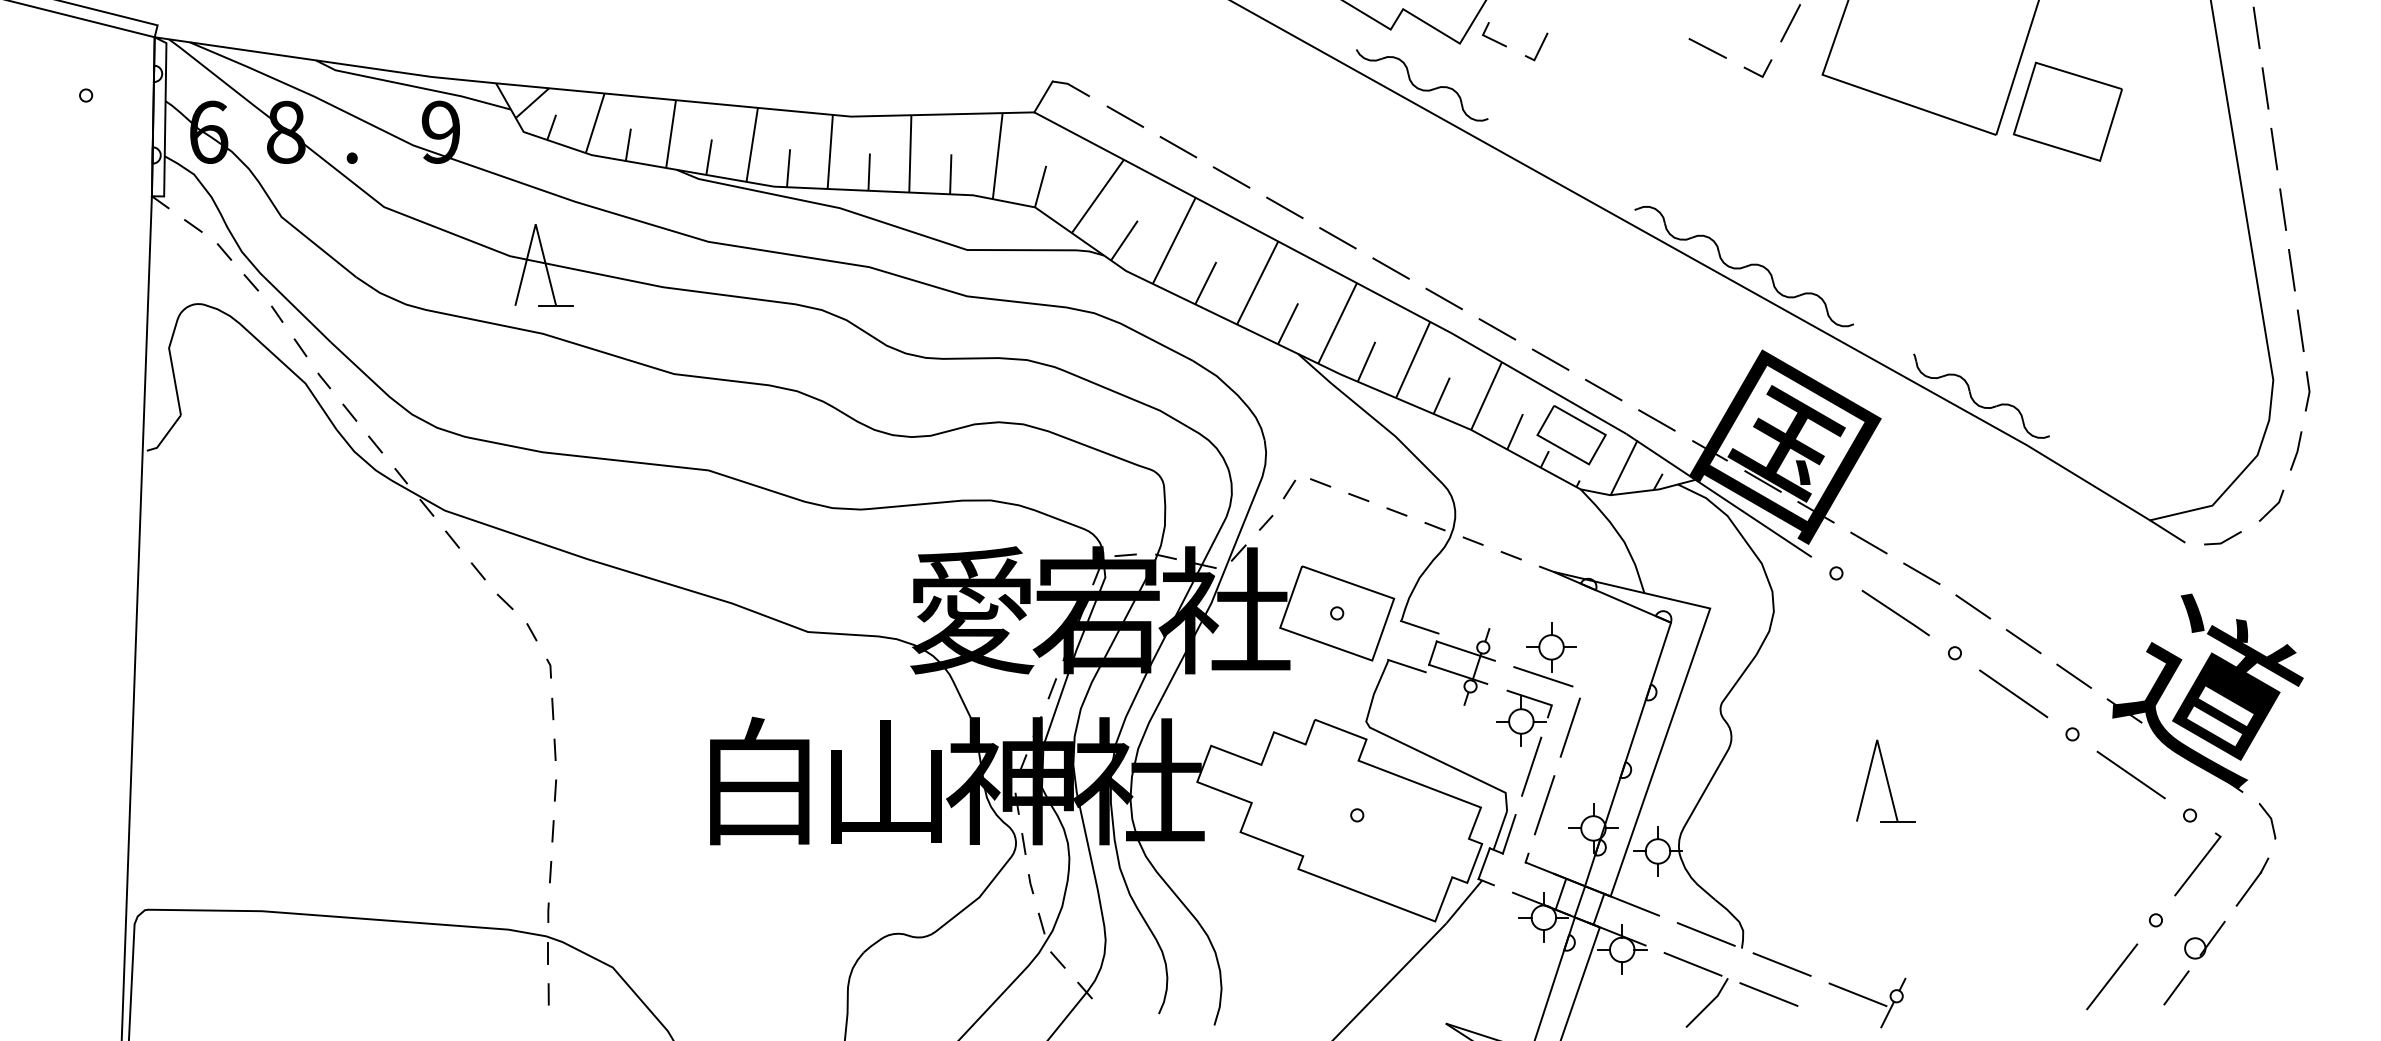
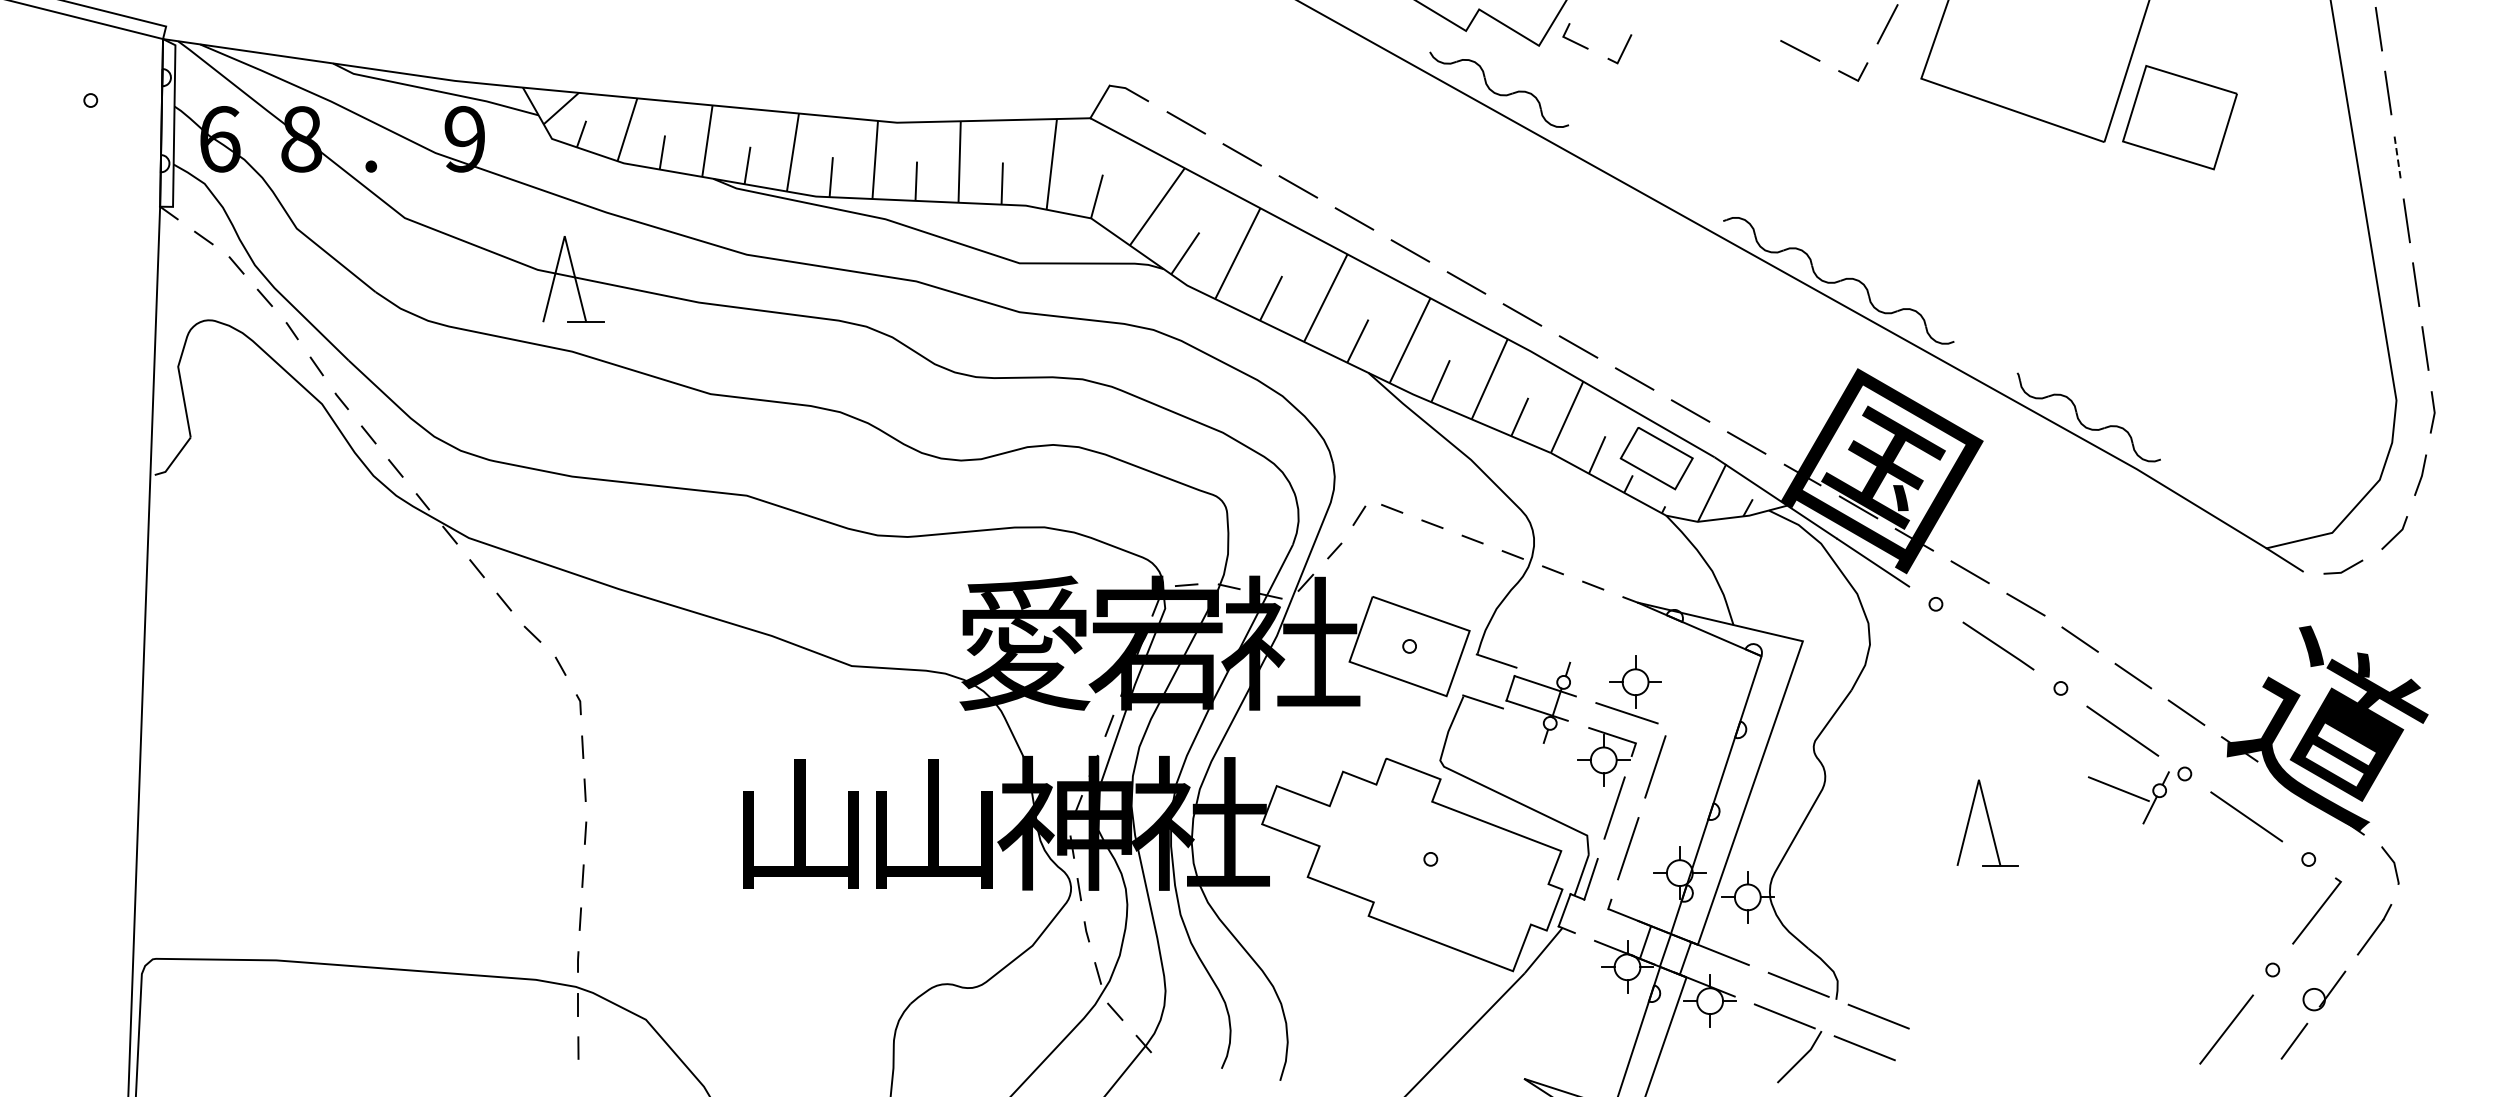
line: (2274, 148) -> (2397, 156), solid -> dashed
text: (759, 780) -> (800, 822), 白 -> 山
part: (1867, 1002) -> (2128, 797), moved

